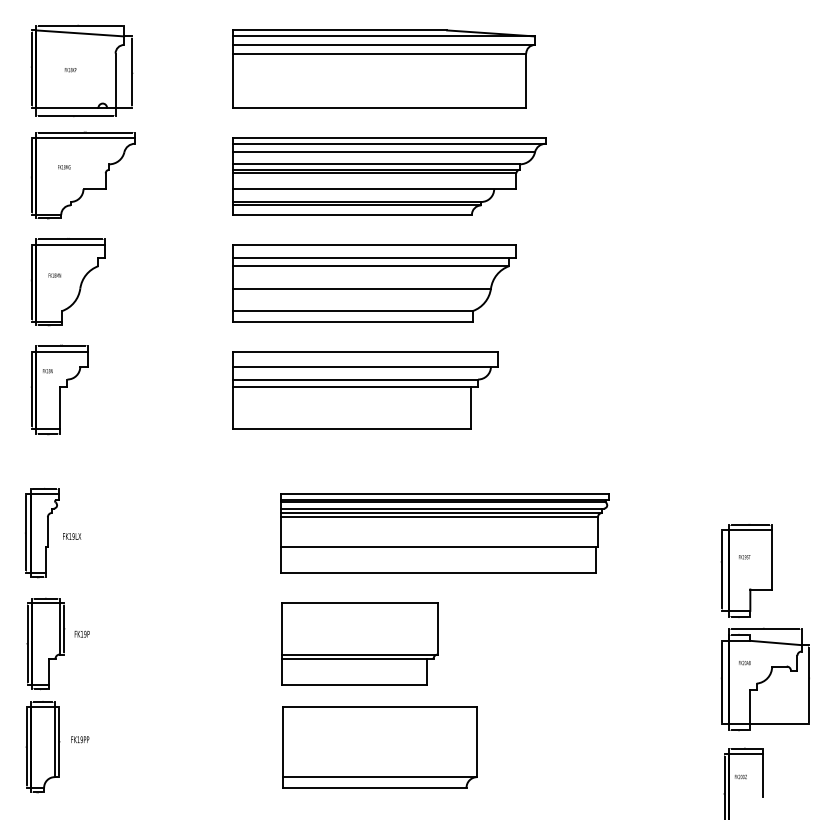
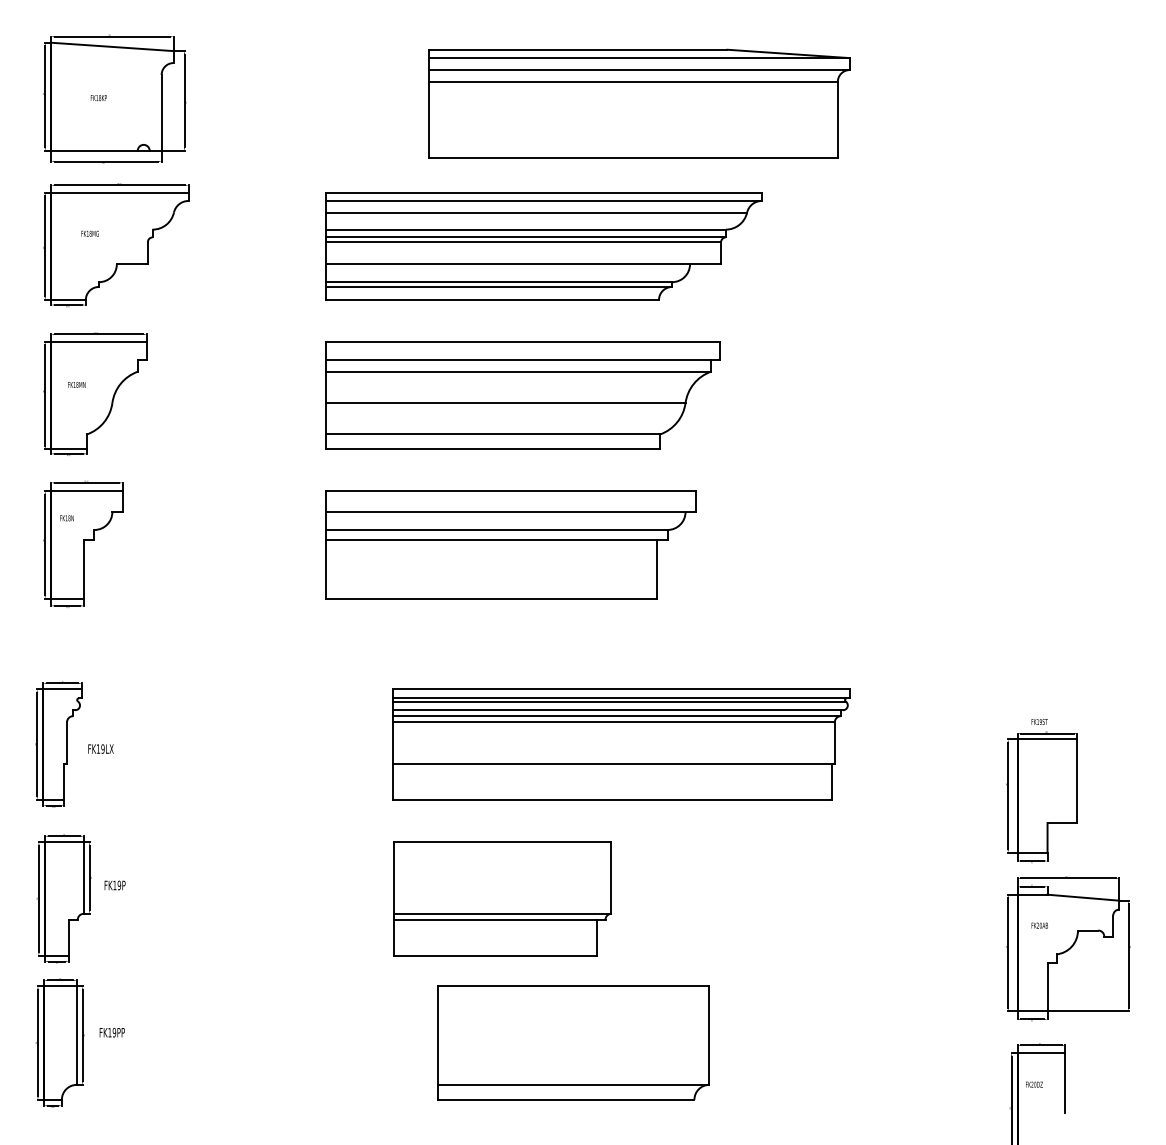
part: (384, 68) -> (639, 103), moved
text: (744, 556) -> (1039, 721), moved
part: (379, 746) -> (573, 1042), moved

